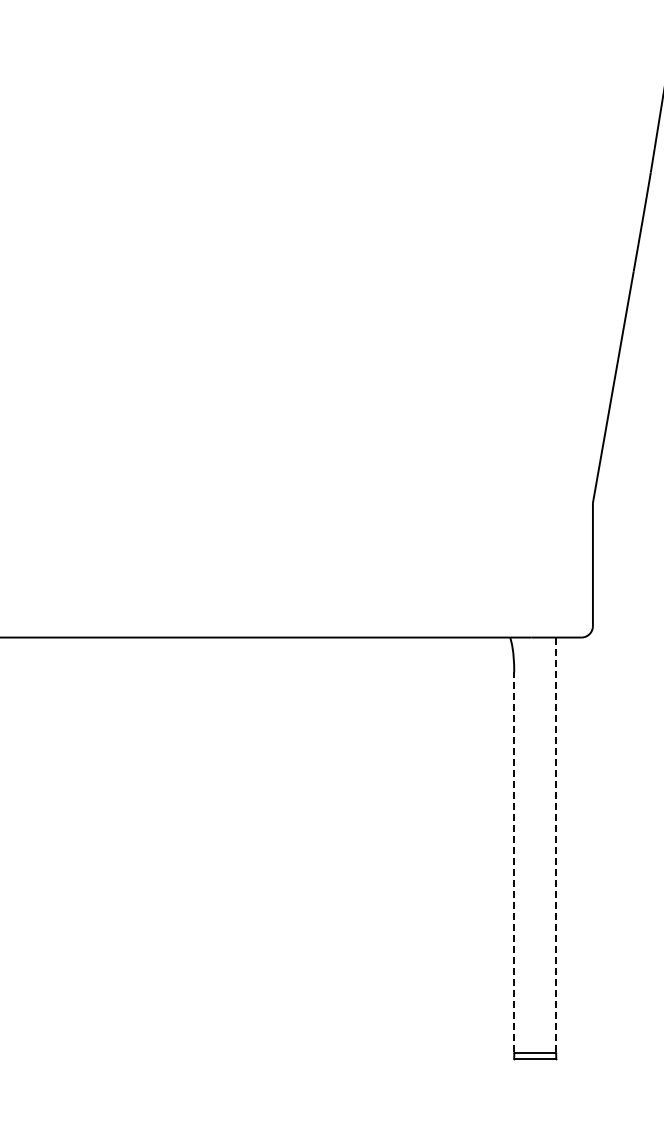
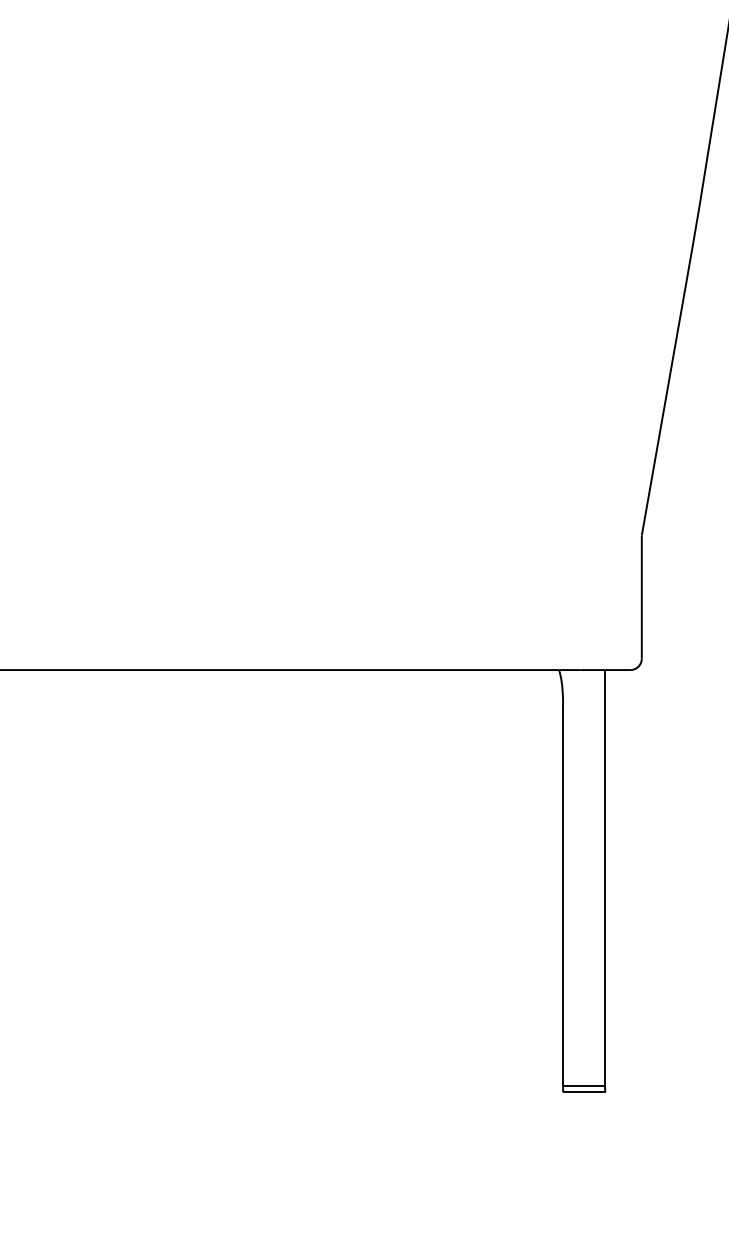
line: (556, 843) -> (605, 876), dashed -> solid
line: (514, 861) -> (563, 894), dashed -> solid

